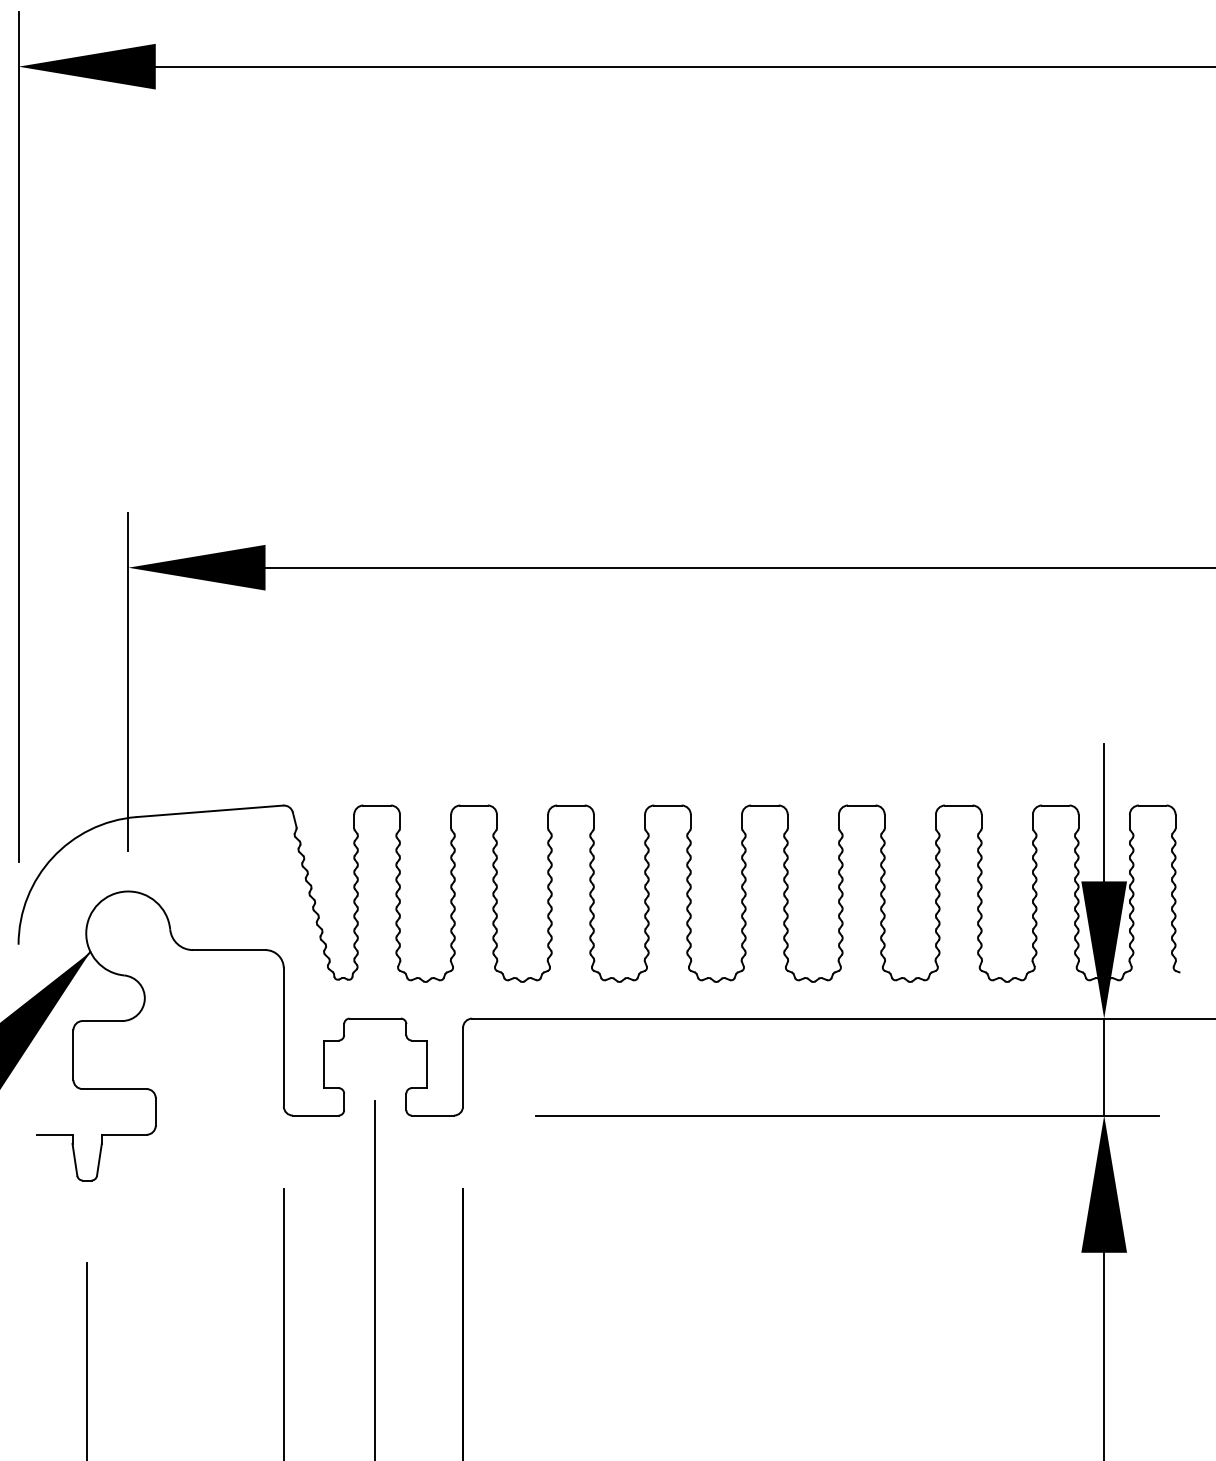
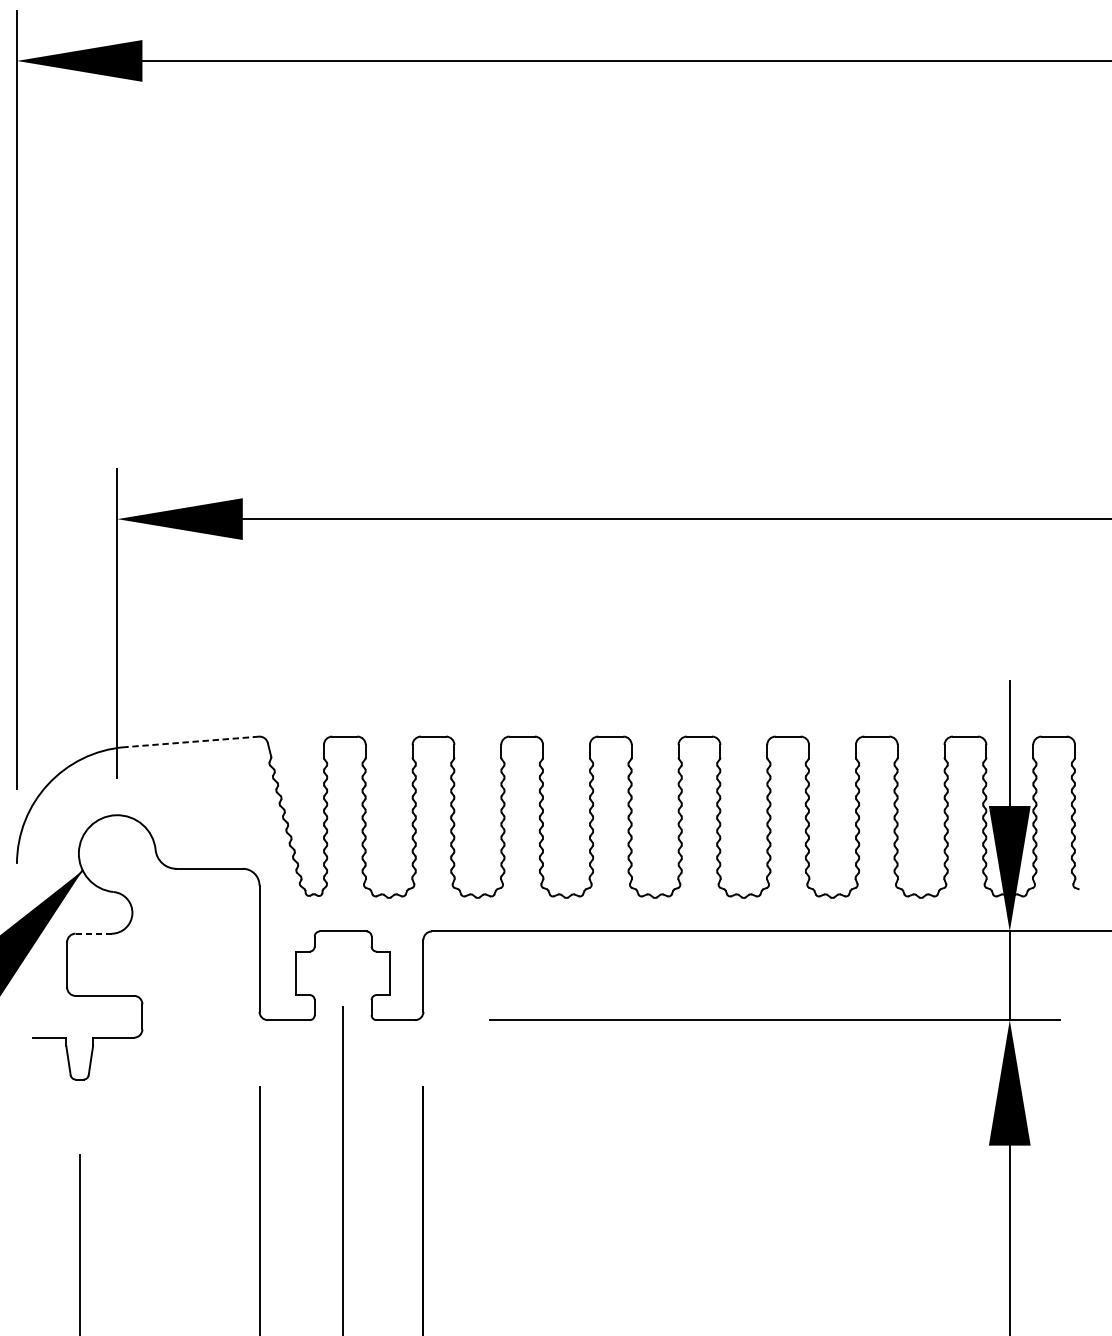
line: (209, 811) -> (191, 742), solid -> dashed
line: (102, 1021) -> (93, 934), solid -> dashed

